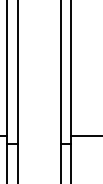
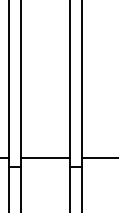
line: (39, 136) -> (45, 157), added

